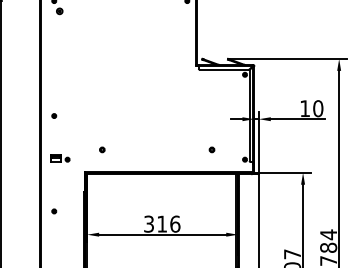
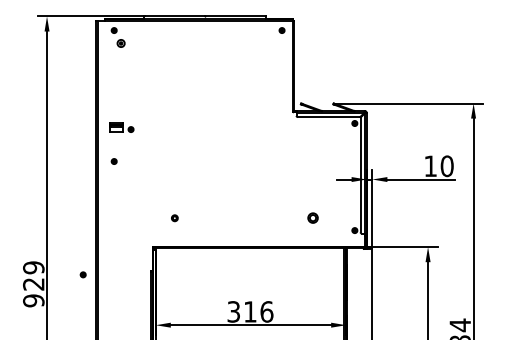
part: (53, 116) -> (113, 161), moved
part: (212, 150) -> (313, 218), size x1.6
part: (60, 158) -> (121, 127), moved
part: (53, 211) -> (82, 274), moved

